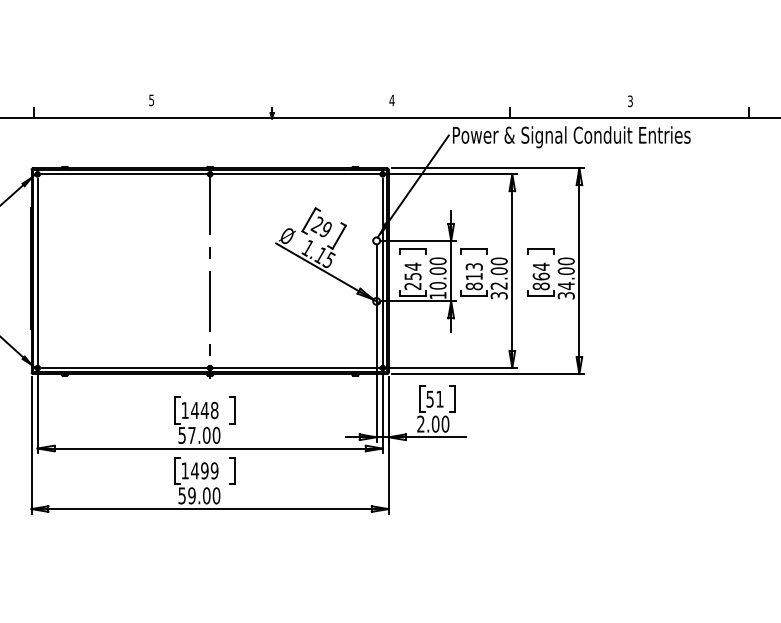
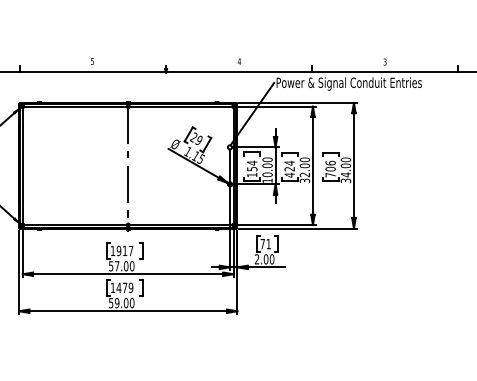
text: (473, 275) -> (289, 168), 813 -> 424
text: (541, 275) -> (330, 168), 864 -> 706
text: (413, 286) -> (252, 175), 254 -> 154
text: (429, 399) -> (262, 244), 51 -> 71
text: (203, 409) -> (124, 250), 1448 -> 1917
text: (203, 470) -> (124, 287), 1499 -> 1479

